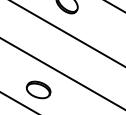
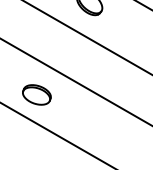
part: (38, 89) -> (36, 94), moved

